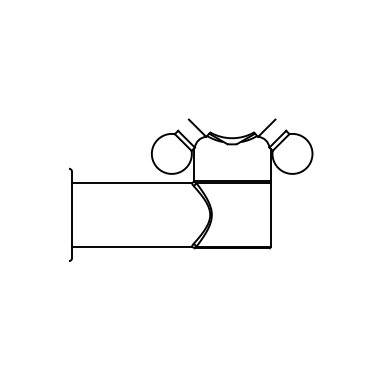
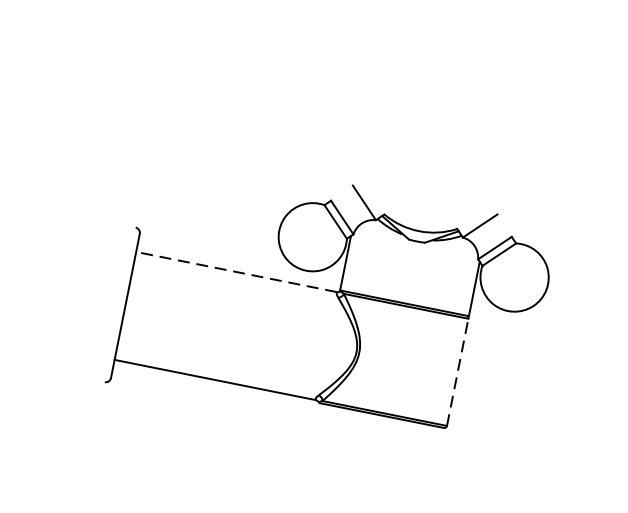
line: (132, 182) -> (237, 271), solid -> dashed
line: (270, 214) -> (457, 371), solid -> dashed

